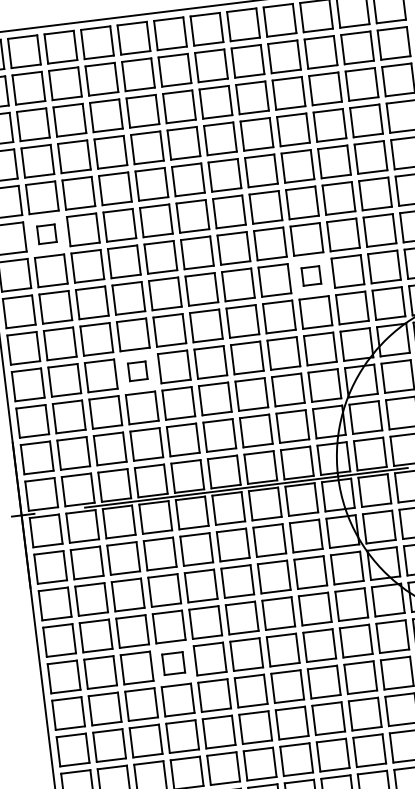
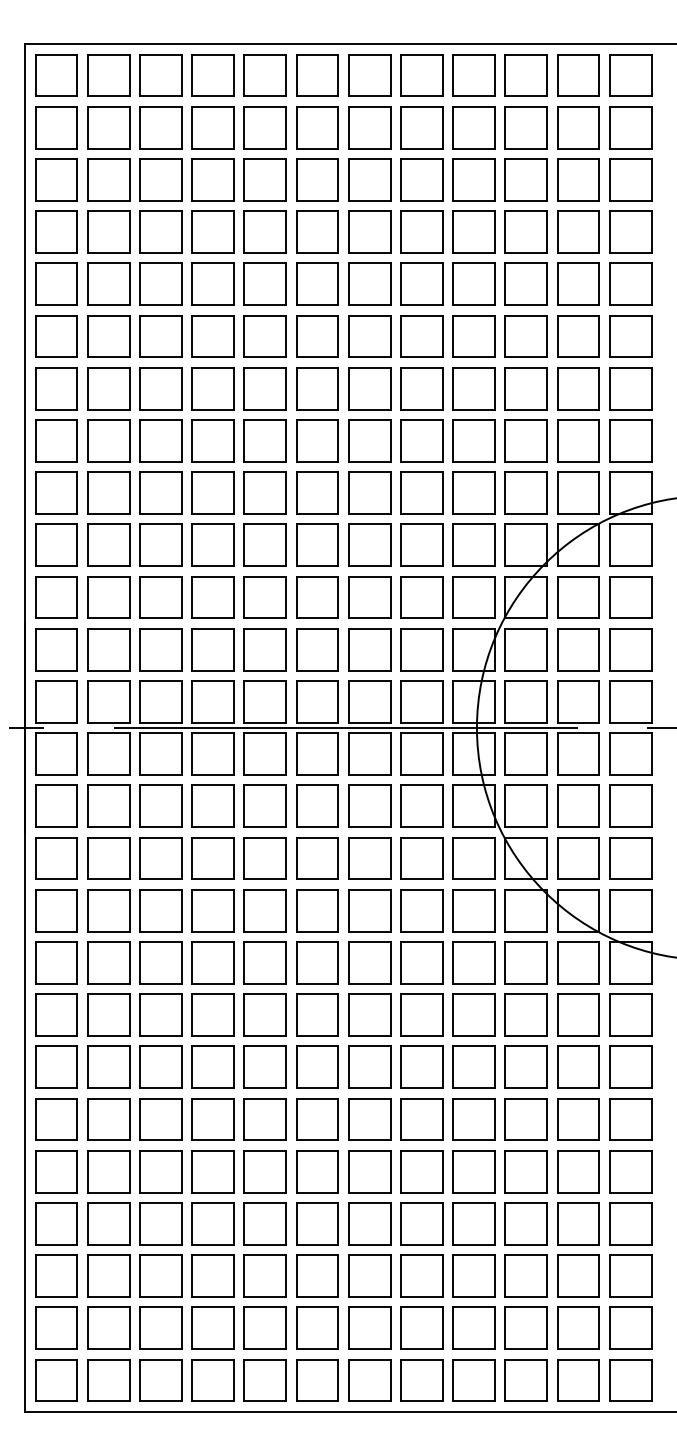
part: (46, 234) -> (108, 336), size x1.67
part: (311, 275) -> (473, 440), size x1.67
part: (137, 370) -> (212, 544), size x1.67
part: (173, 663) -> (212, 962), size x1.43

